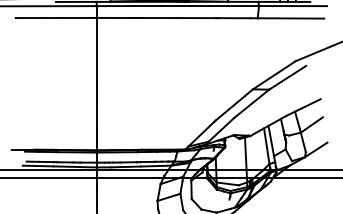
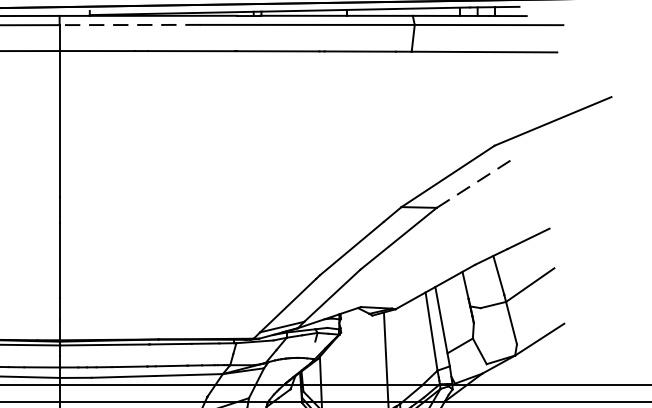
line: (128, 6) -> (129, 25), solid -> dashed
line: (287, 77) -> (476, 181), solid -> dashed

